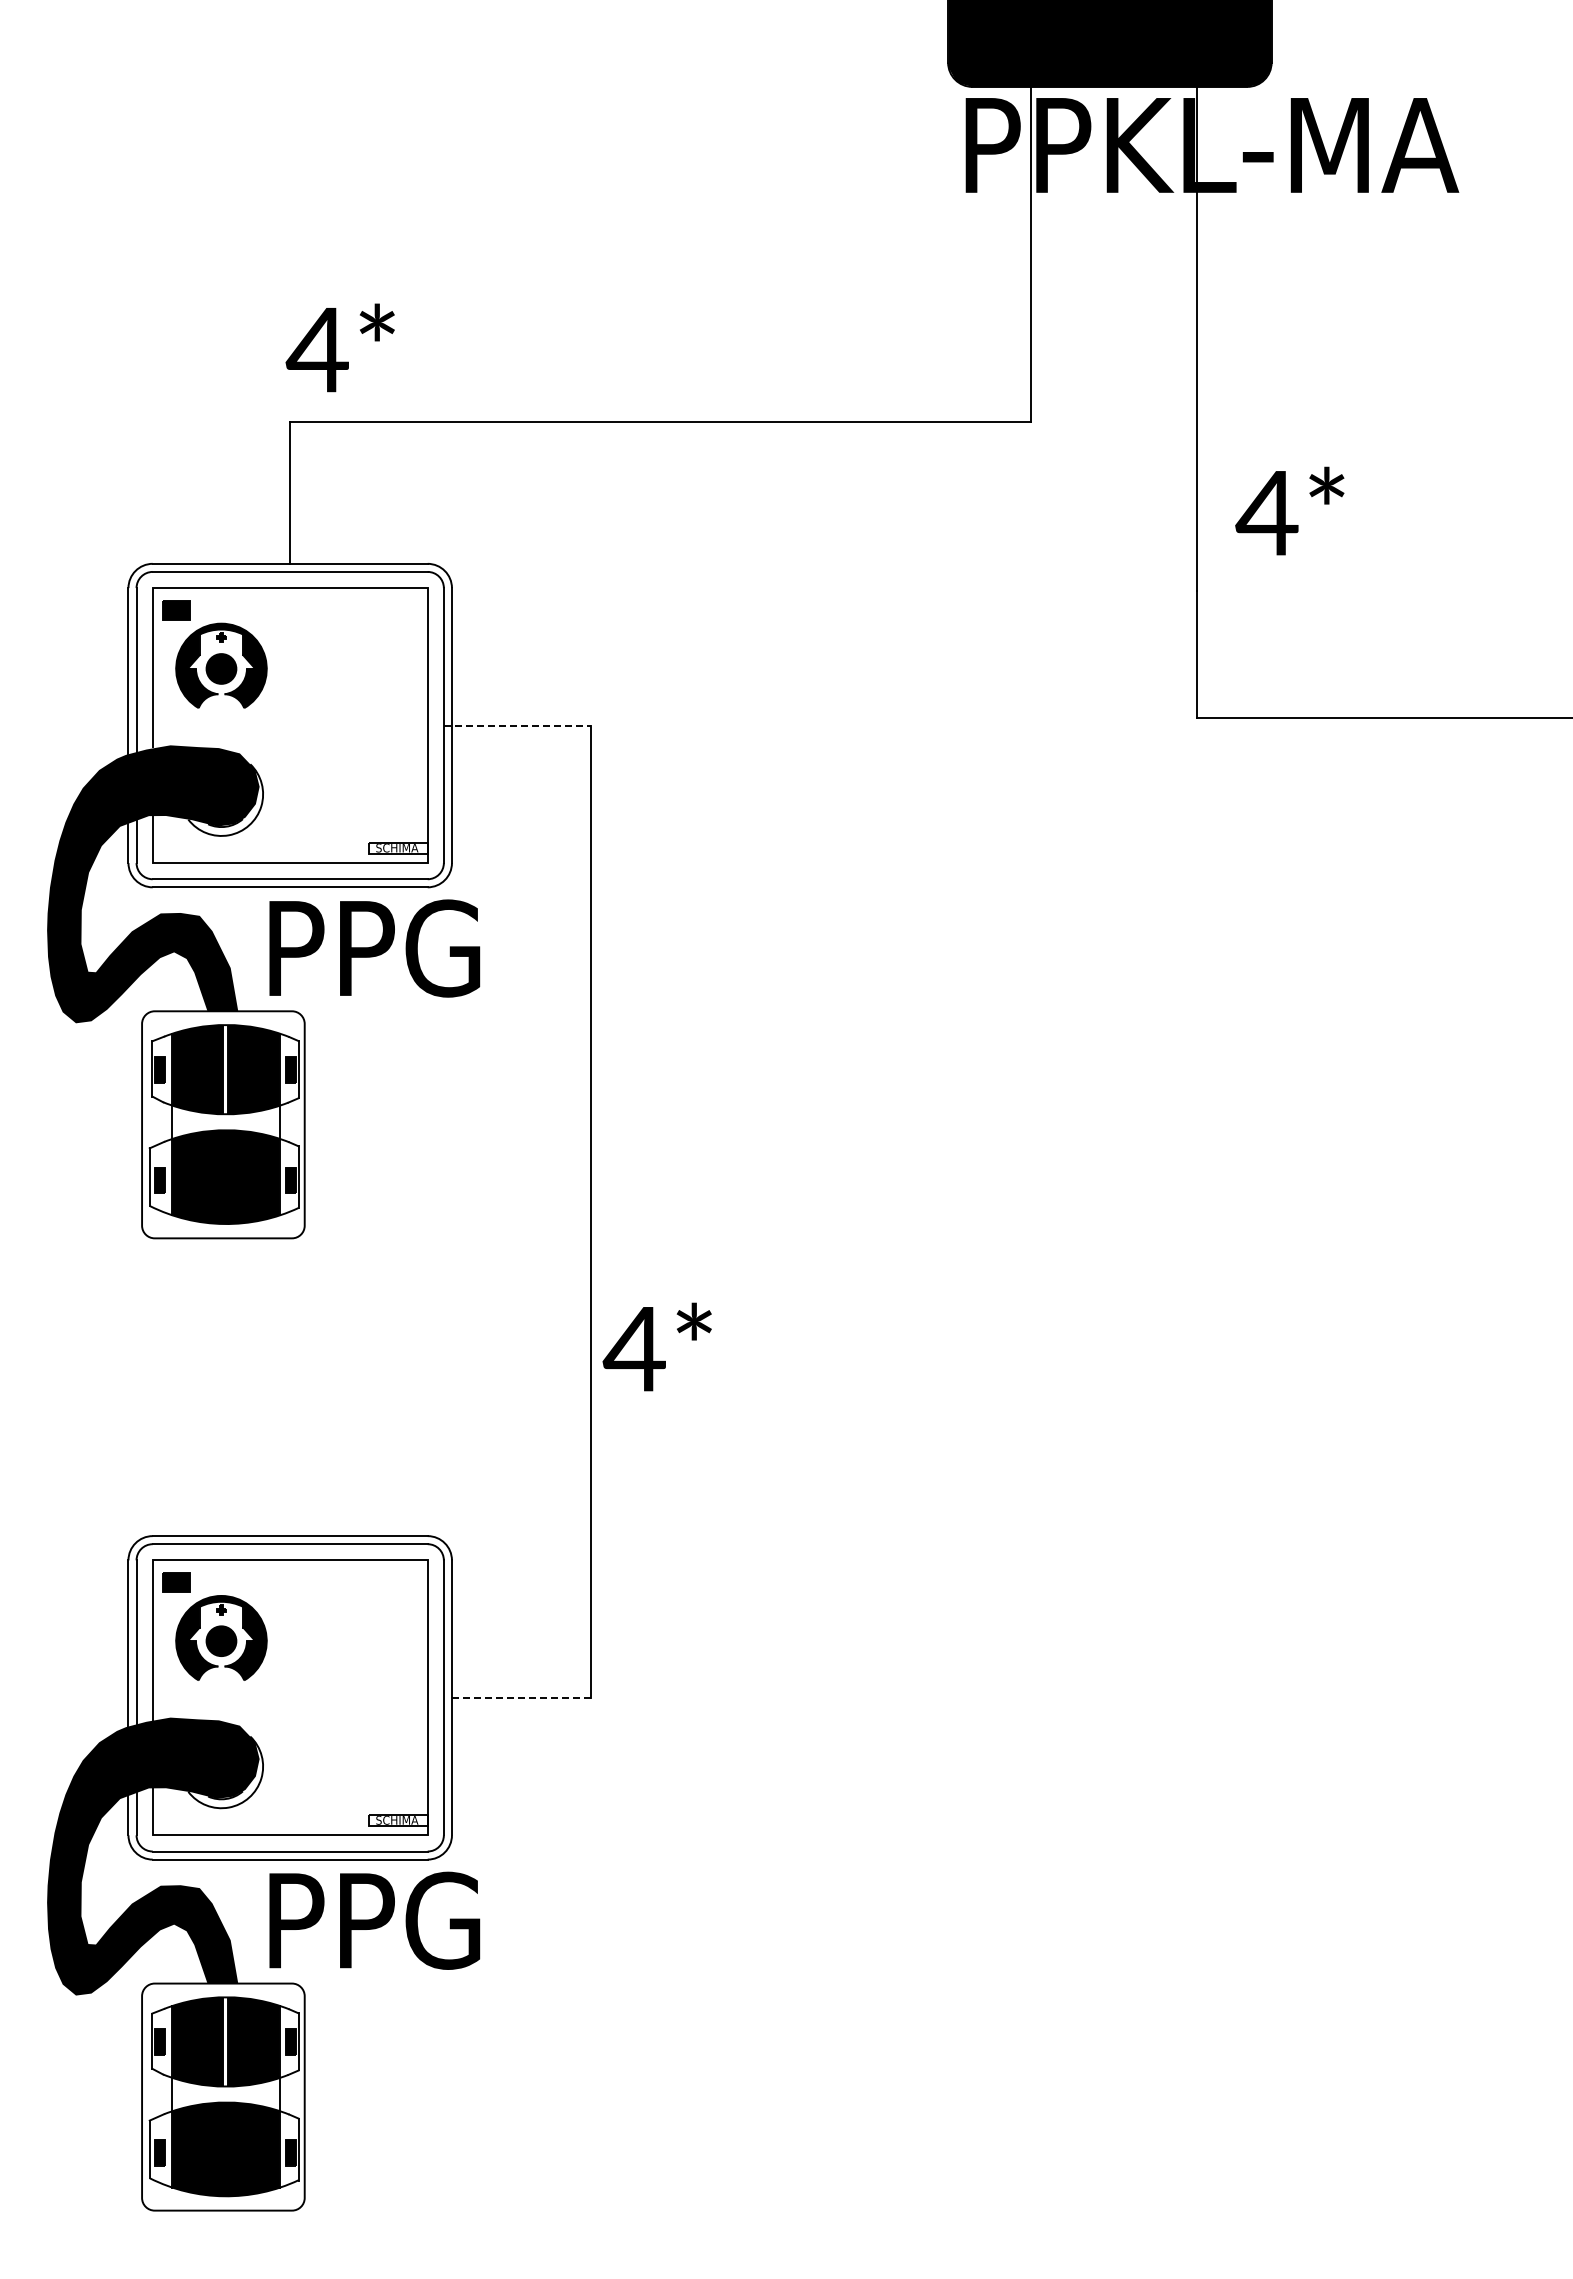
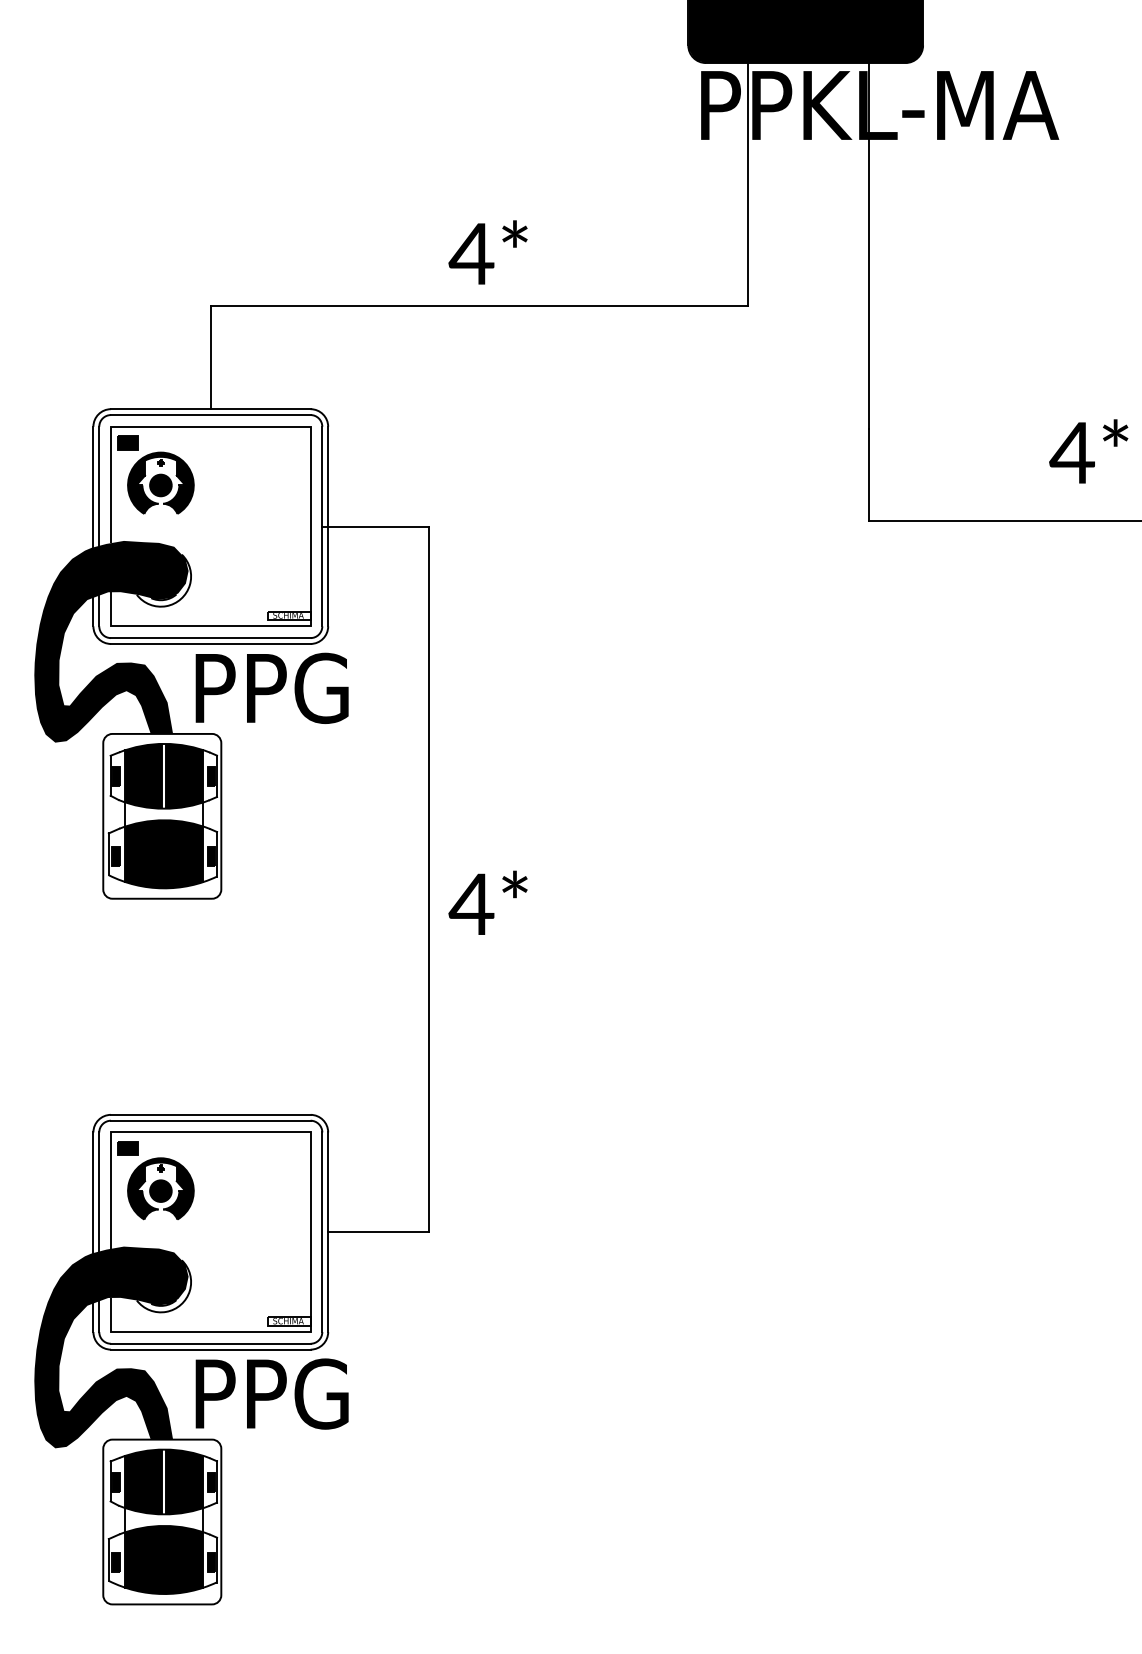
text: (339, 347) -> (487, 252), moved
text: (1289, 510) -> (1088, 451), moved
line: (517, 725) -> (375, 526), dashed -> solid
text: (656, 1346) -> (487, 902), moved
line: (521, 1697) -> (378, 1231), dashed -> solid

